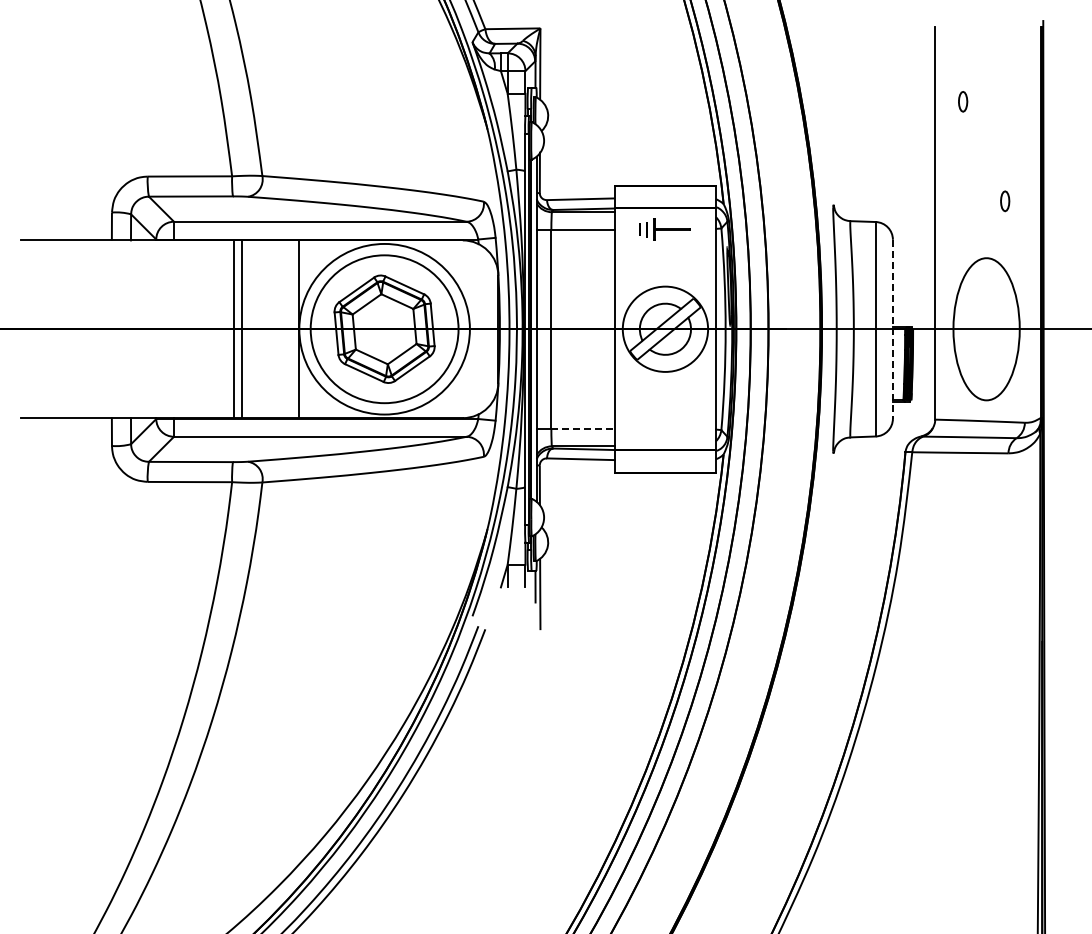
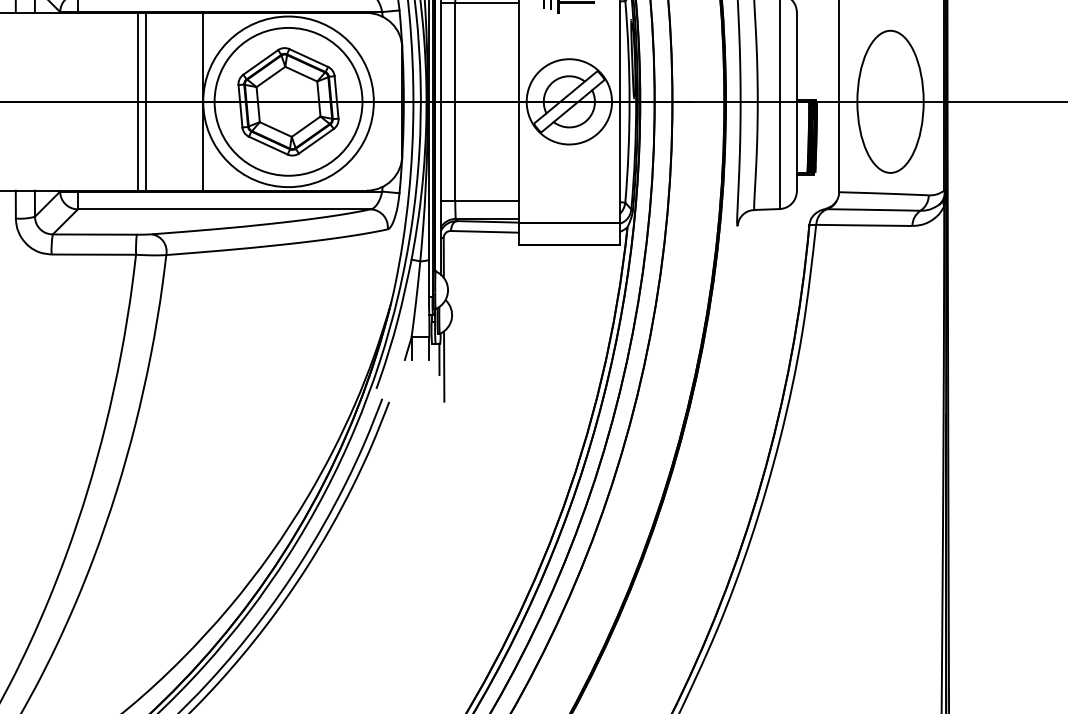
line: (892, 329) -> (796, 102), dashed -> solid
line: (583, 428) -> (487, 201), dashed -> solid

